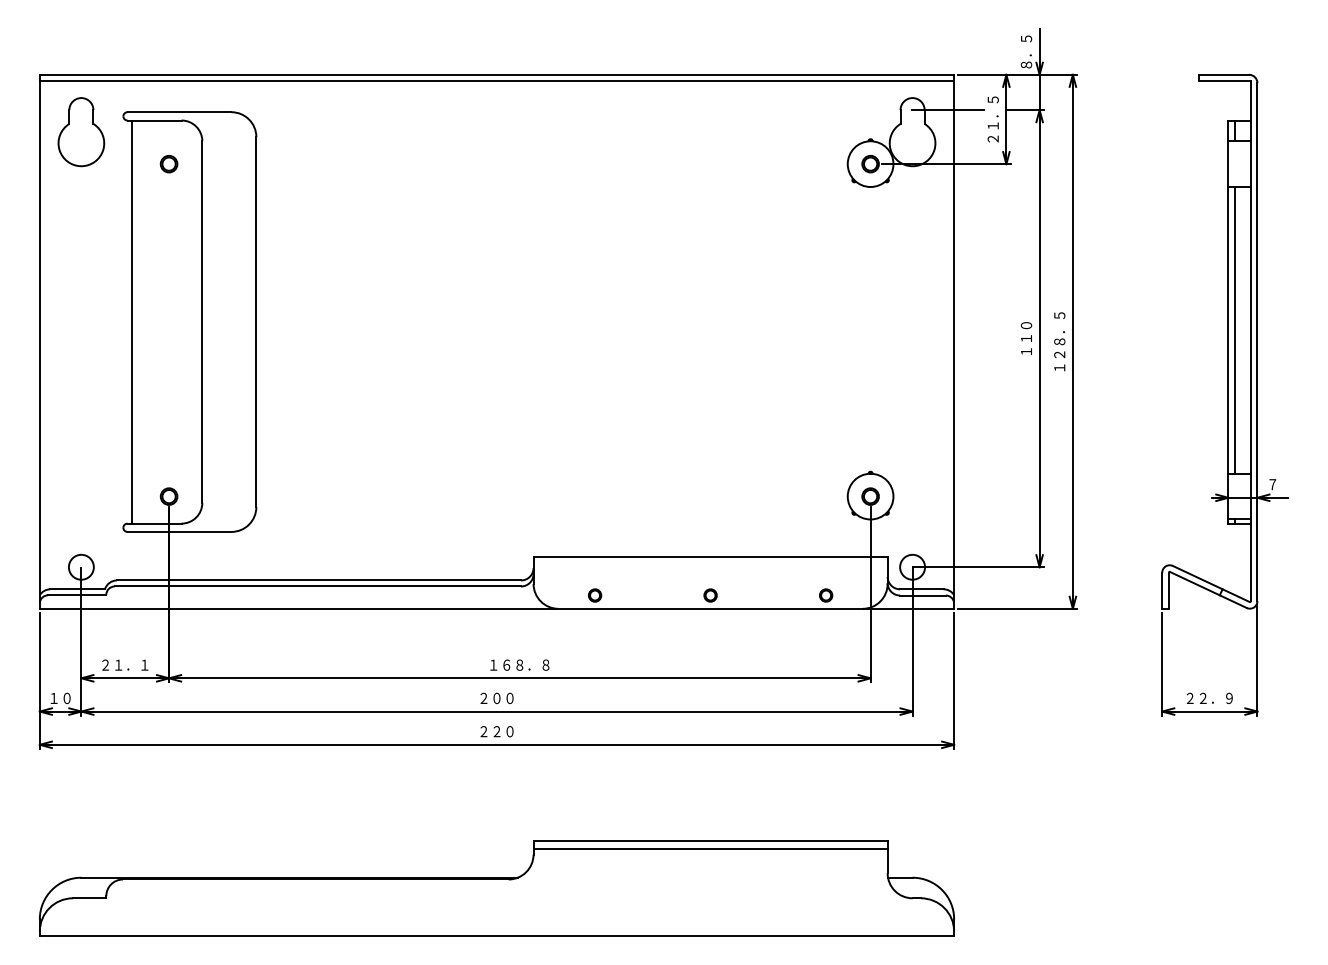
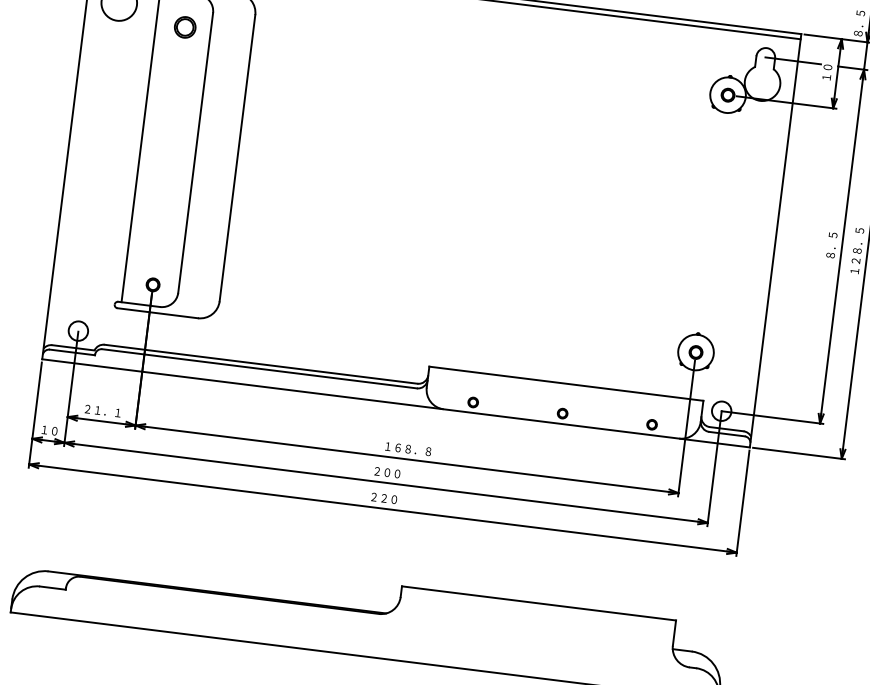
text: (992, 119) -> (826, 72), ２１．５ -> １０
part: (168, 164) -> (184, 27), size x1.6
text: (1026, 338) -> (831, 245), １１０ -> ８．５
line: (710, 849) -> (538, 610), removed

